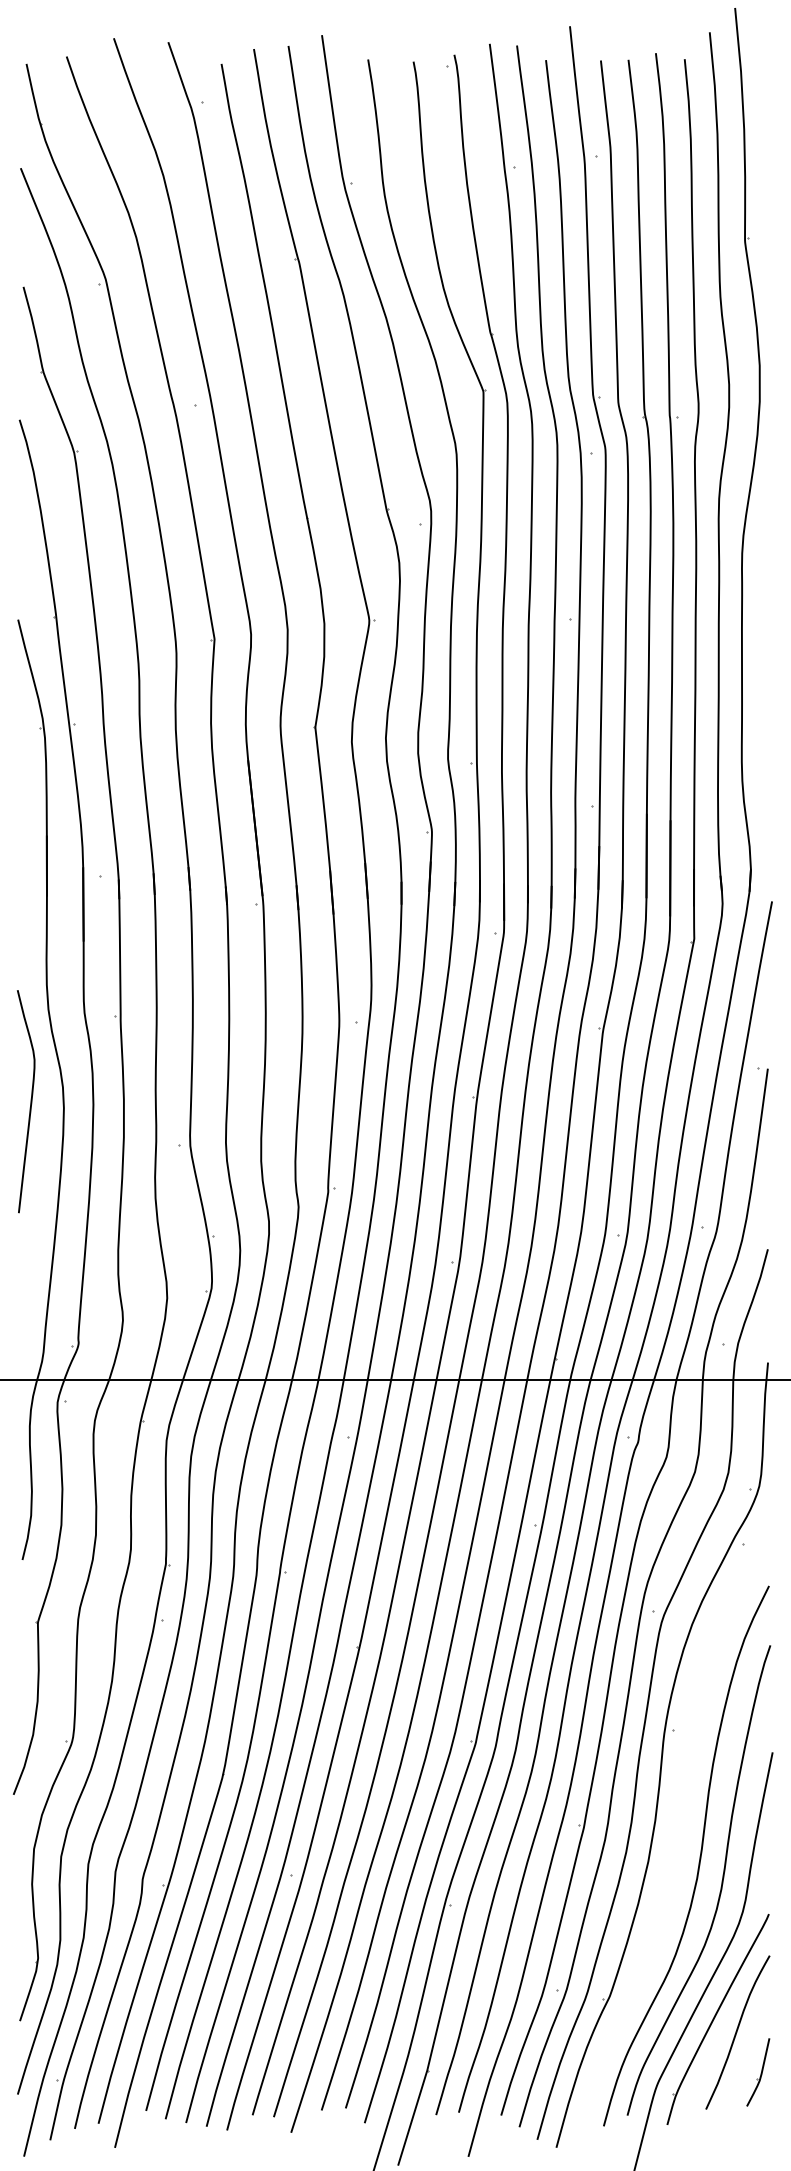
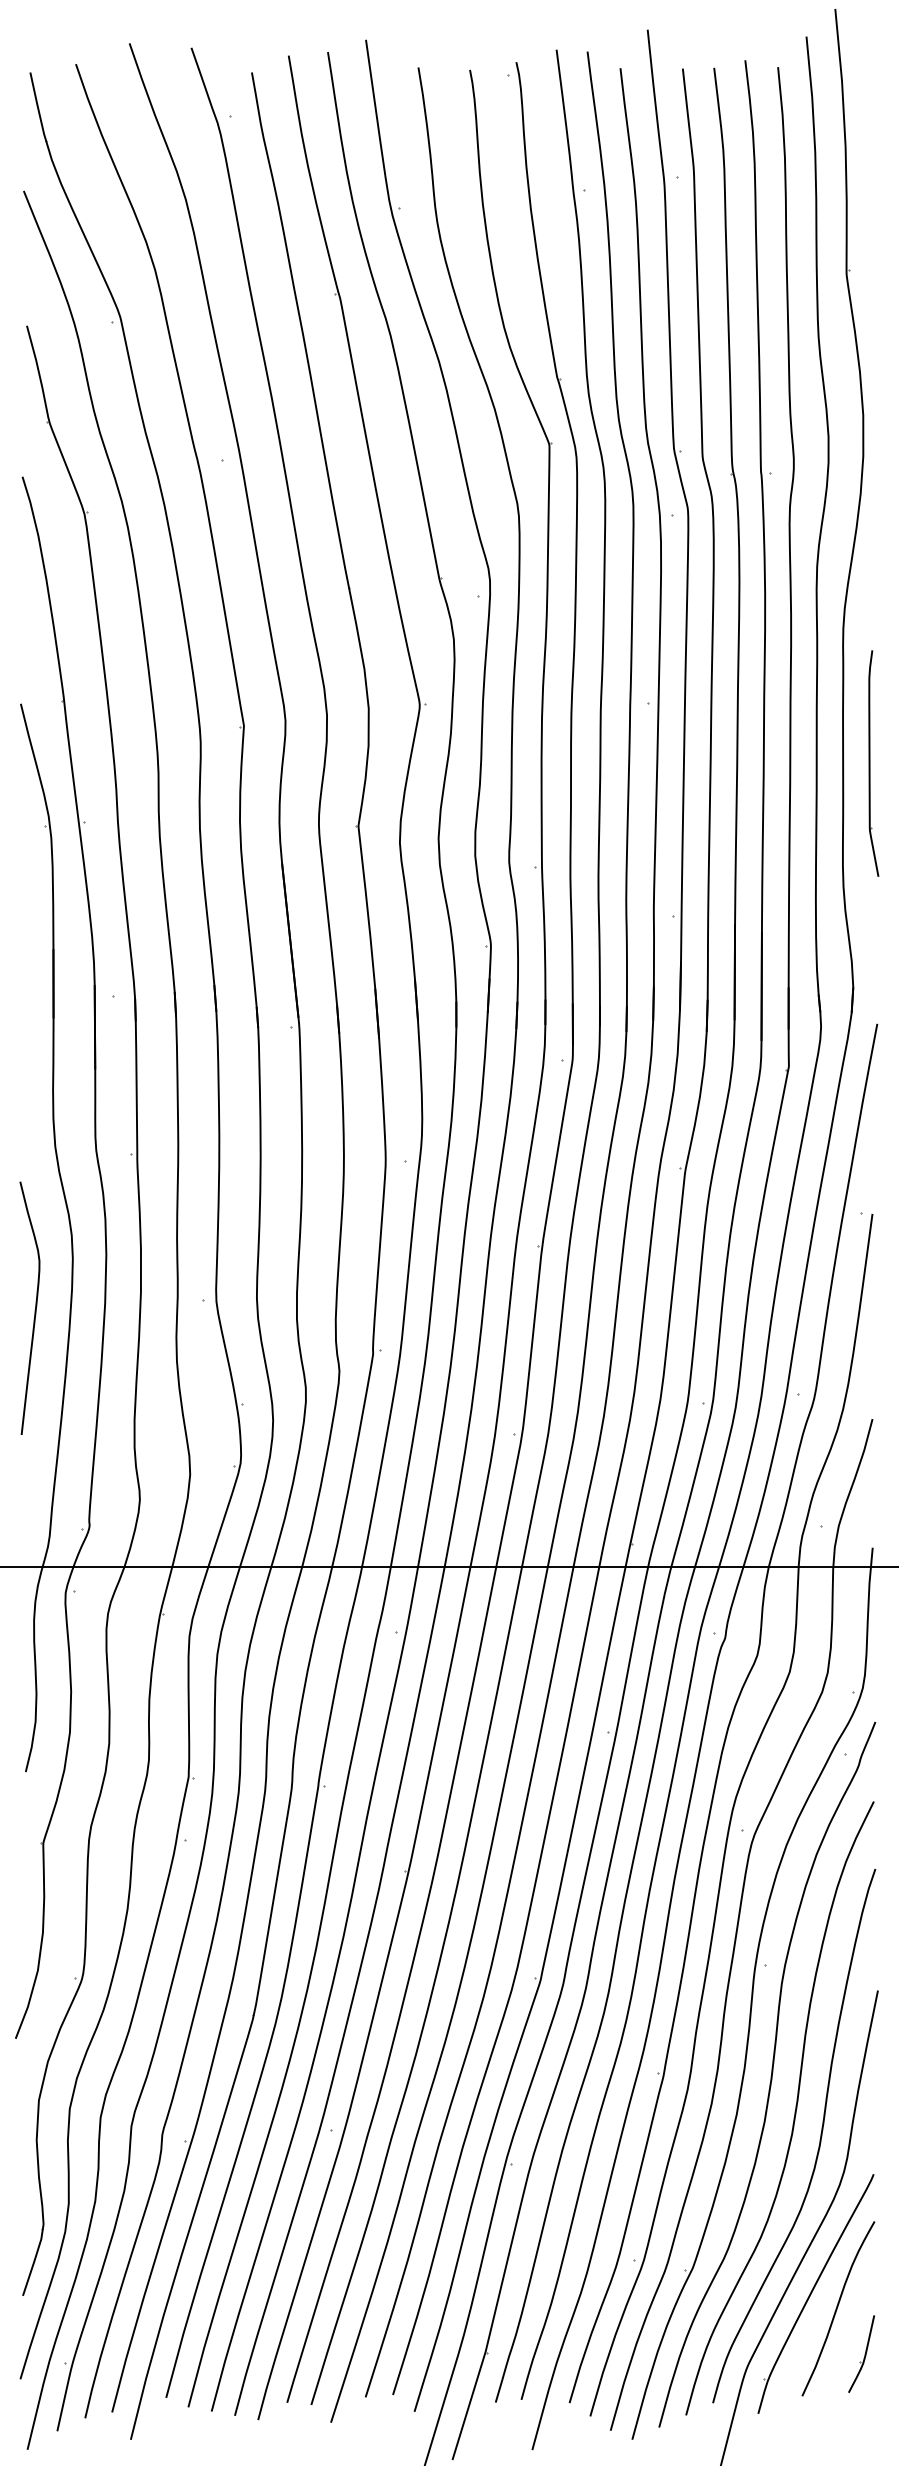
part: (768, 672) -> (873, 763), added
curve: (30, 1103) -> (34, 1310), moved
curve: (678, 1828) -> (770, 2076), added

